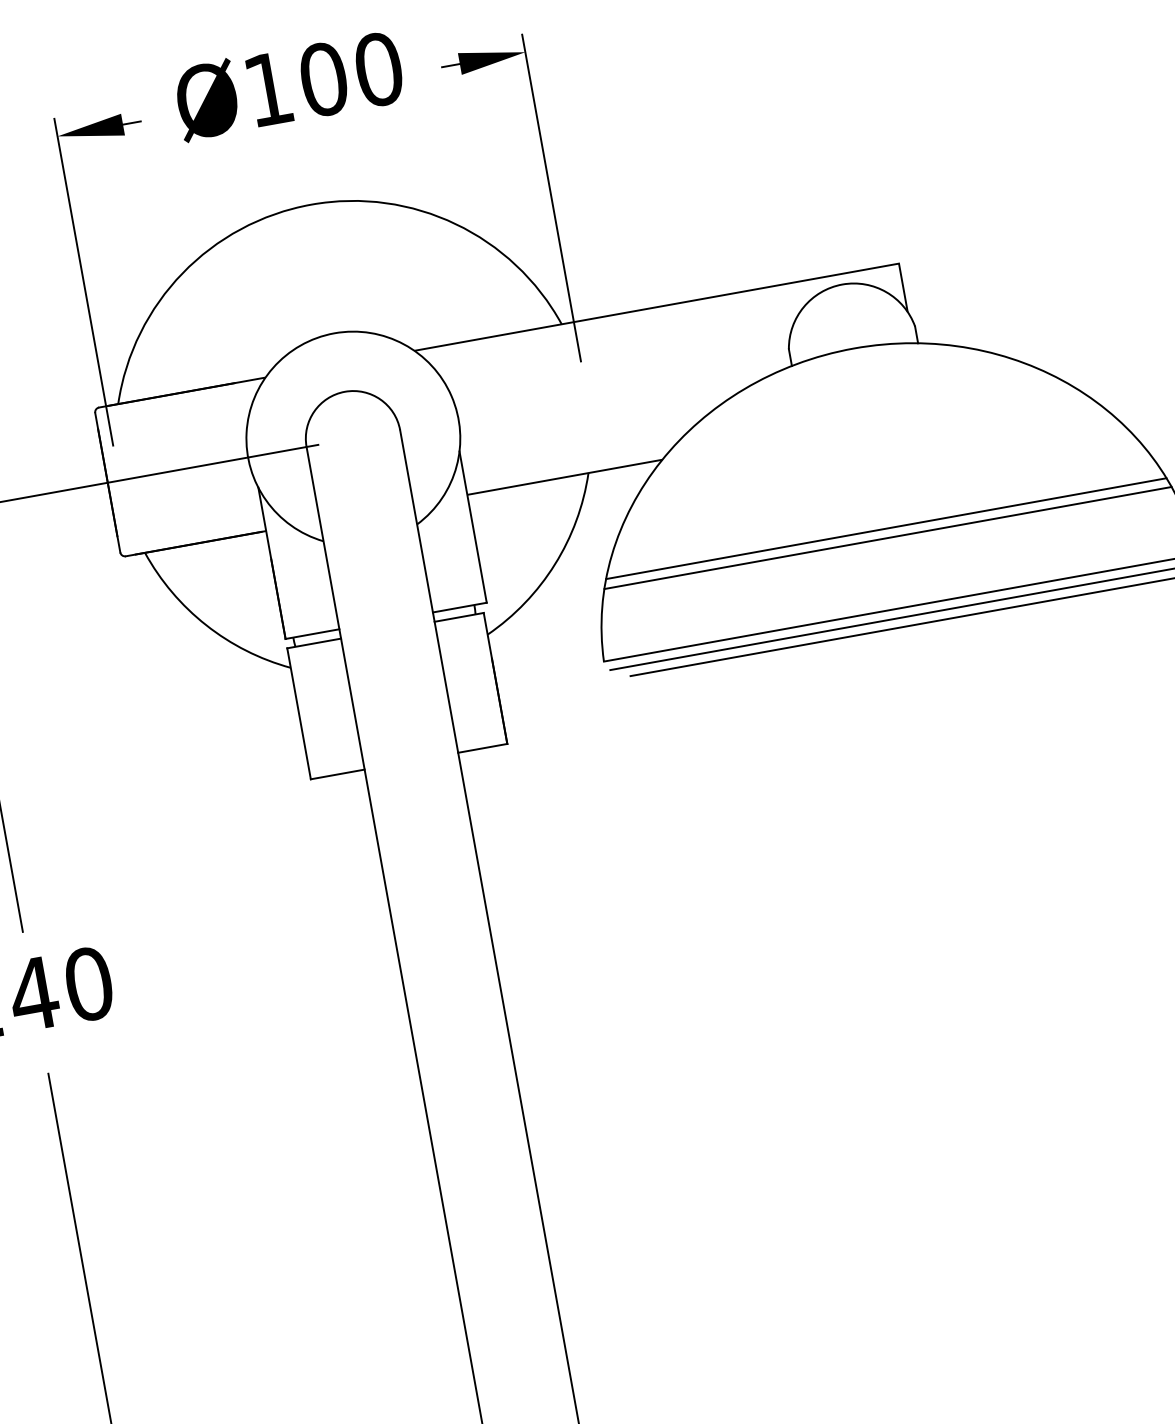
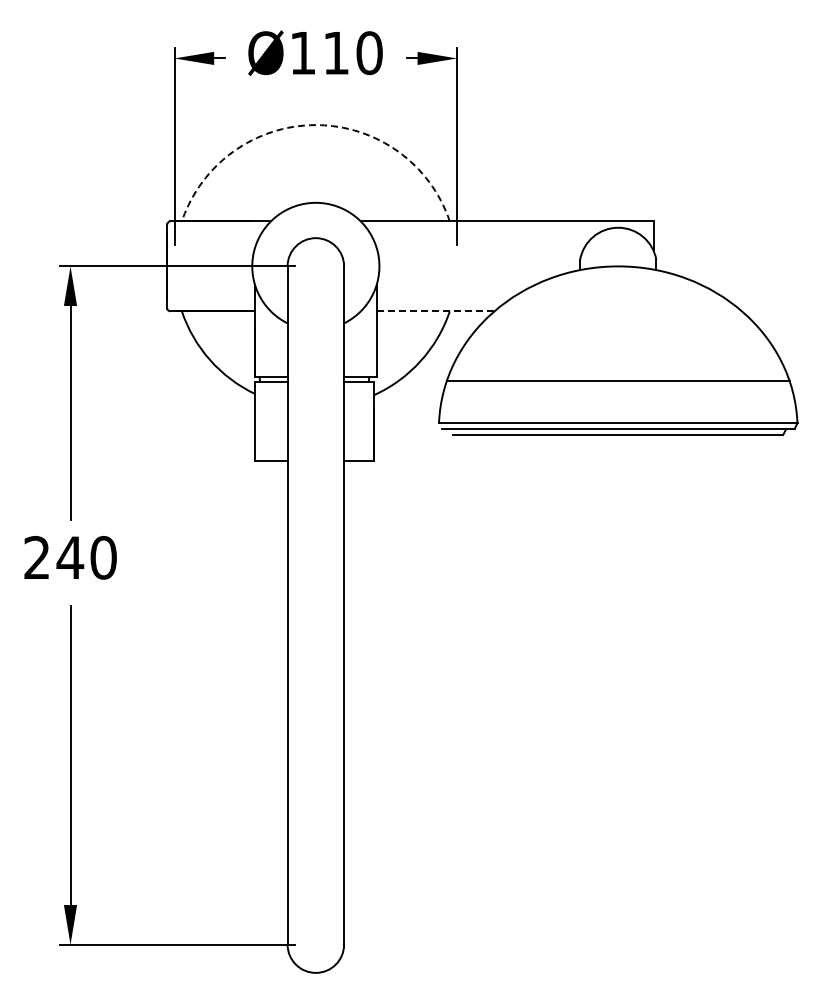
text: (324, 79) -> (336, 53), Ø100 -> Ø110
arc: (310, 205) -> (315, 125), solid -> dashed
line: (564, 477) -> (435, 311), solid -> dashed
line: (885, 529) -> (617, 375), removed

